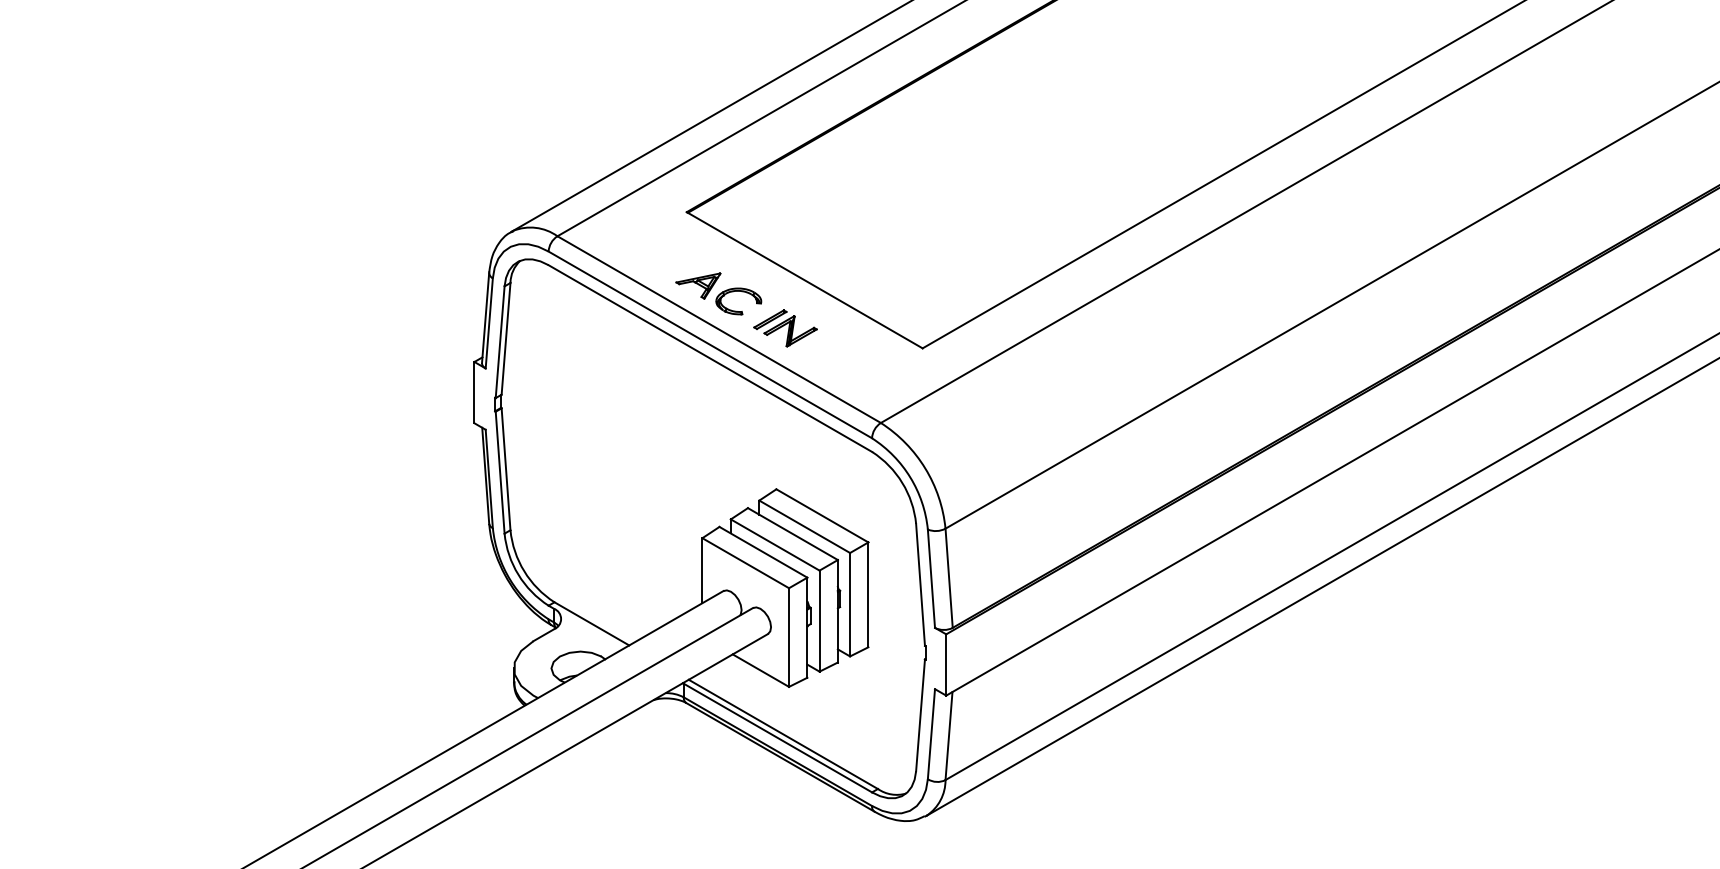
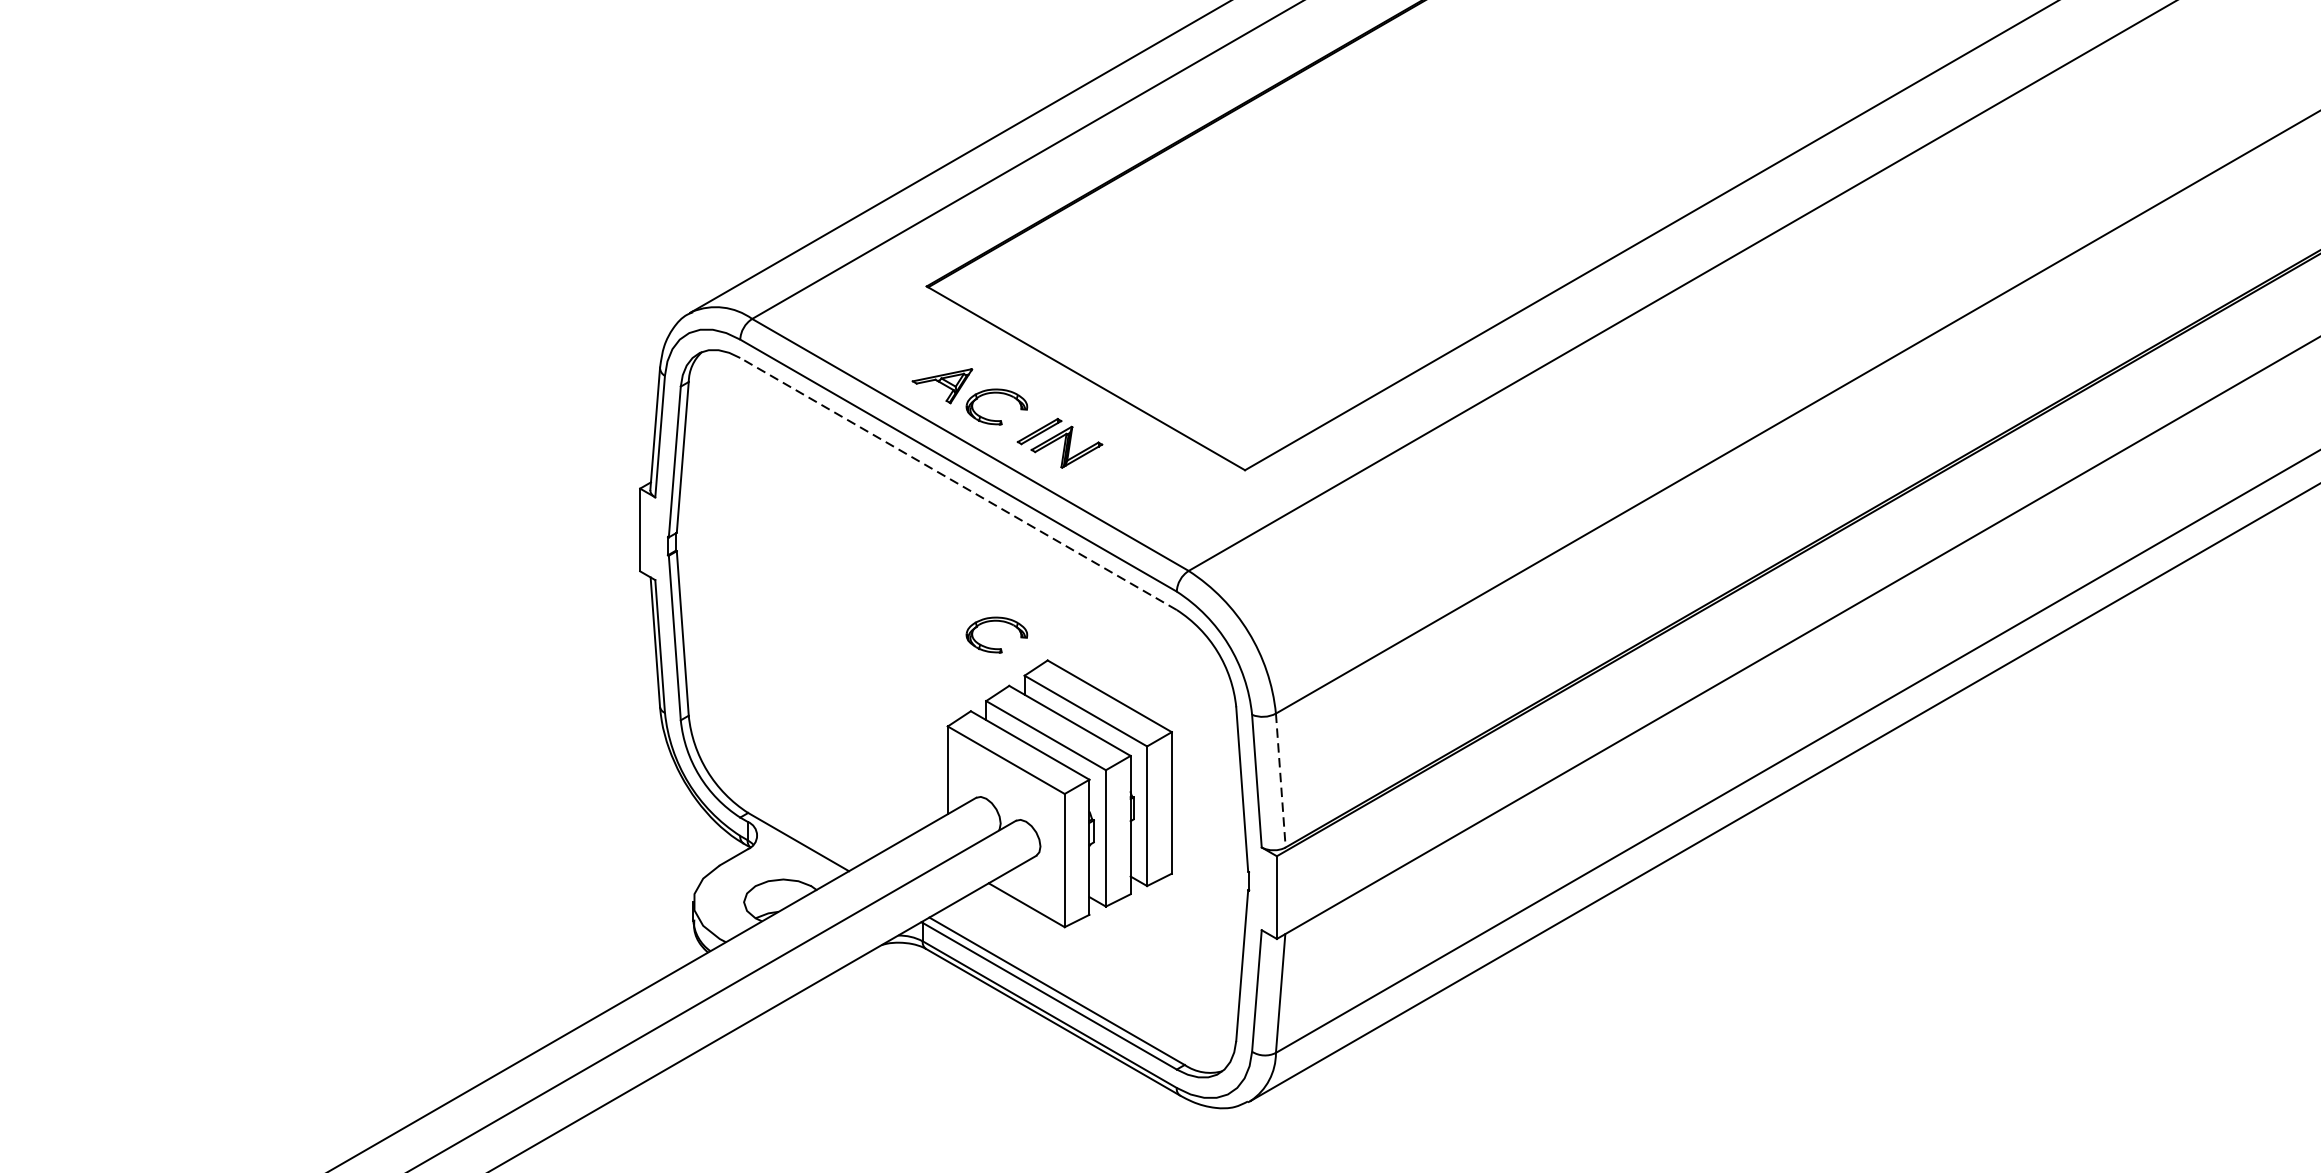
line: (710, 358) -> (958, 483), solid -> dashed
part: (736, 479) -> (993, 647), added
line: (949, 578) -> (1281, 780), solid -> dashed

